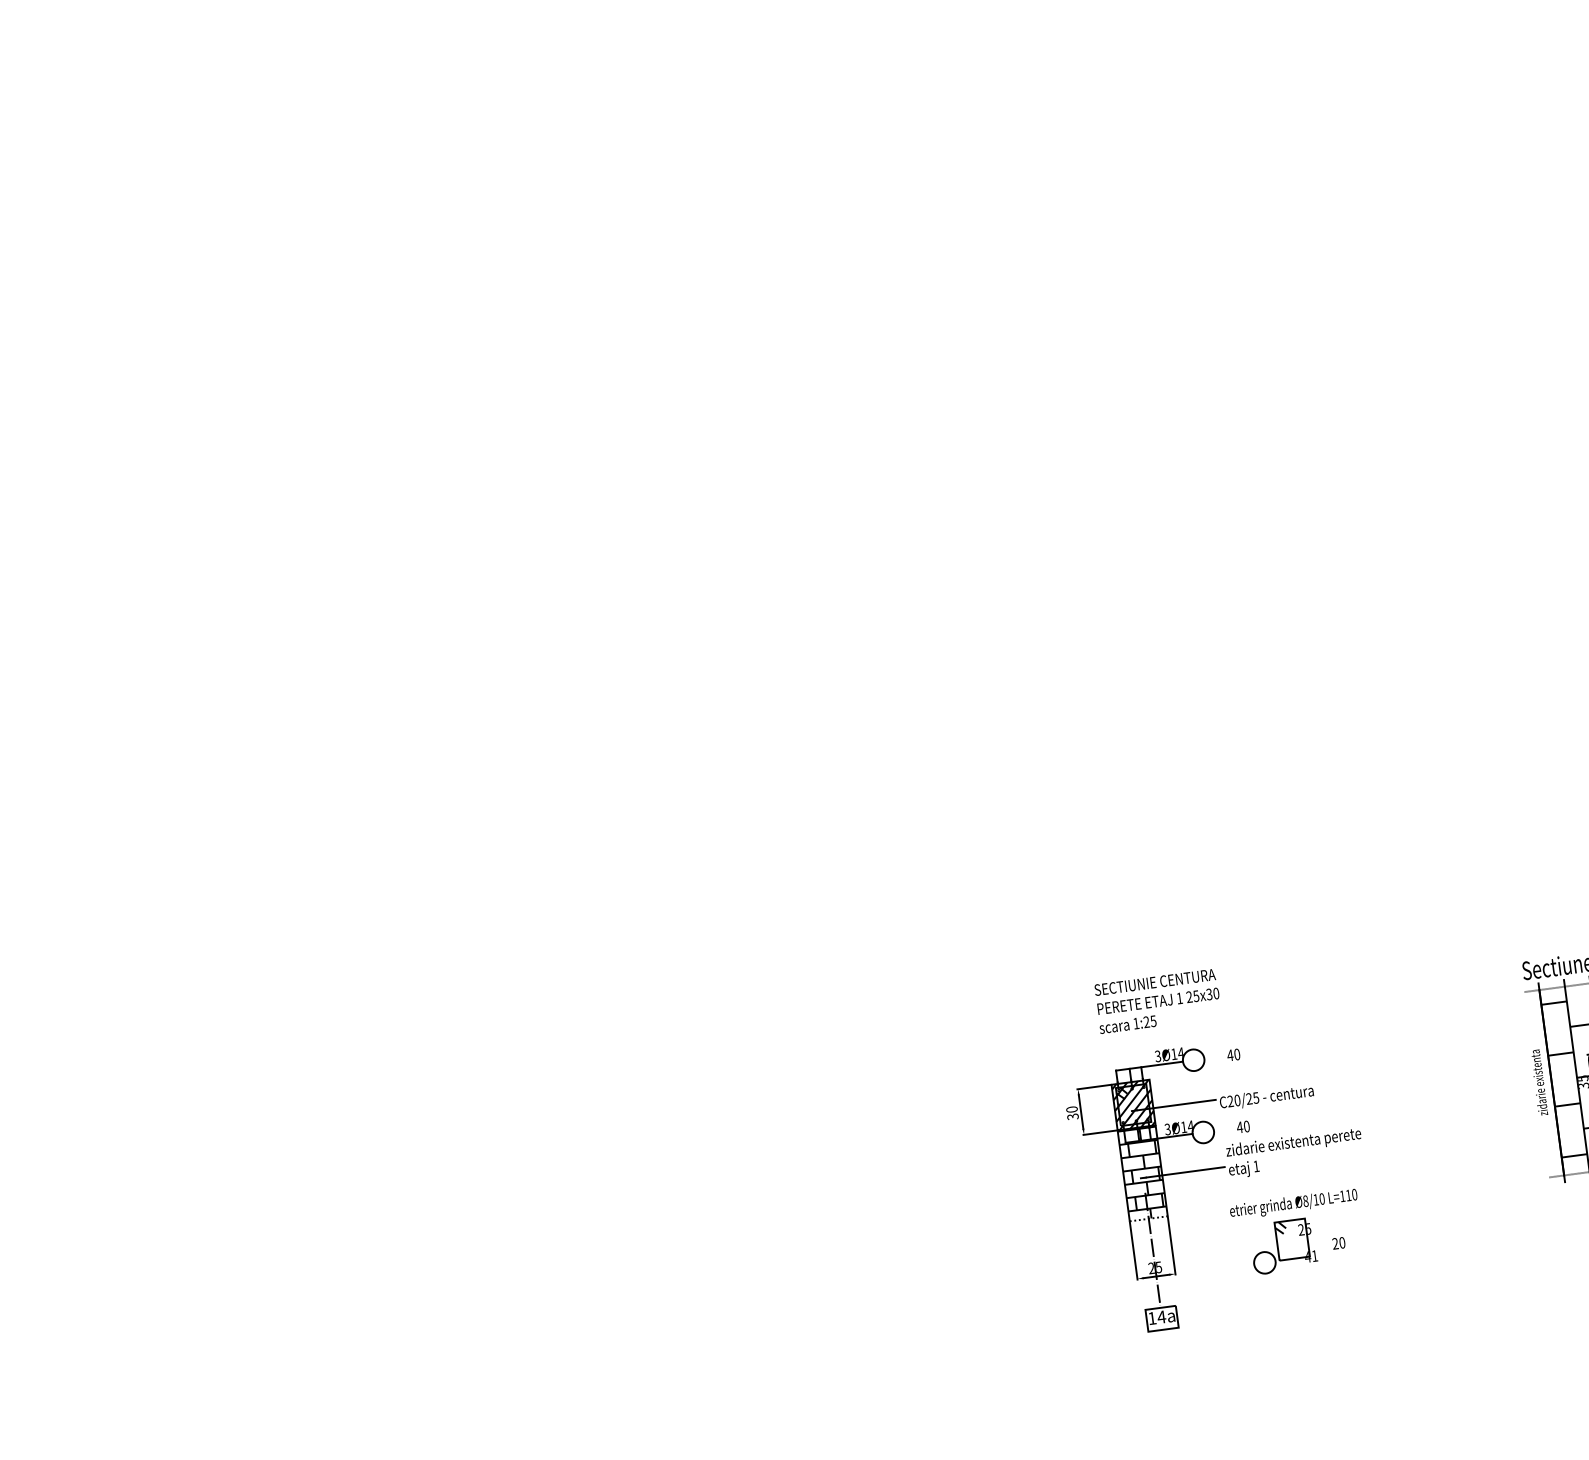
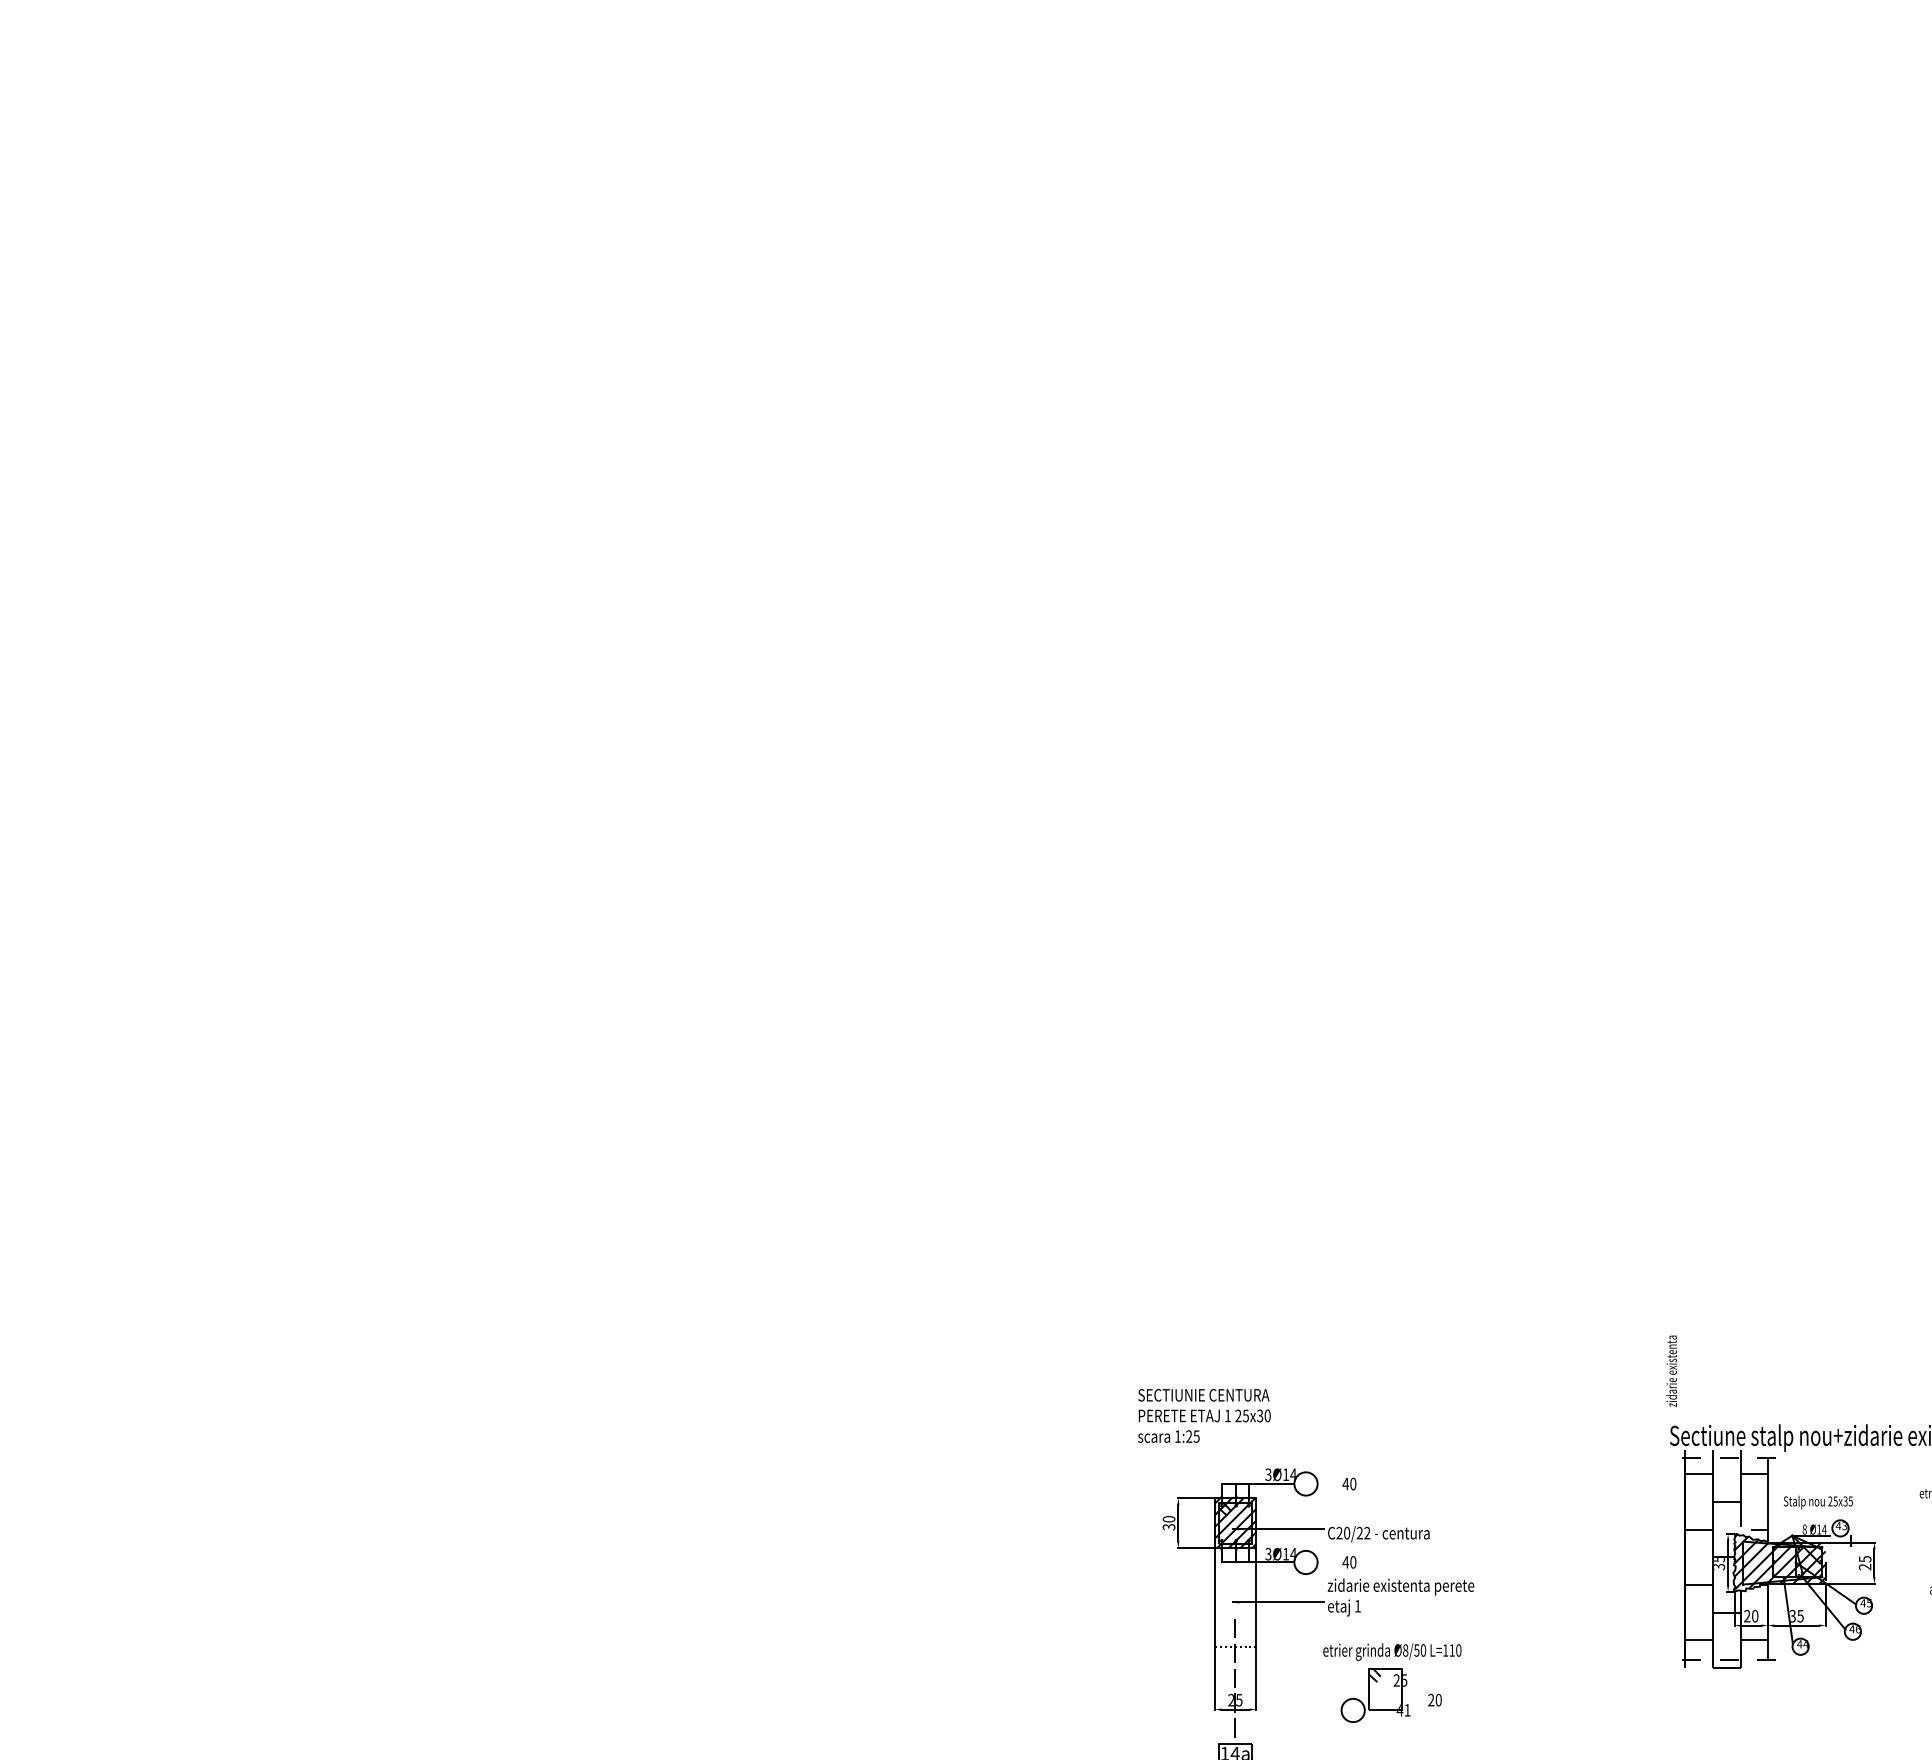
text: (1158, 1000) -> (1204, 1415), moved
text: (1538, 1082) -> (1671, 1370), moved
text: (1256, 1097) -> (1367, 1532), C20/25 -> C20/22
hatch: (1142, 1173) -> (1235, 1597), removed
text: (1315, 1199) -> (1416, 1650), Ø8/10 -> Ø8/50

